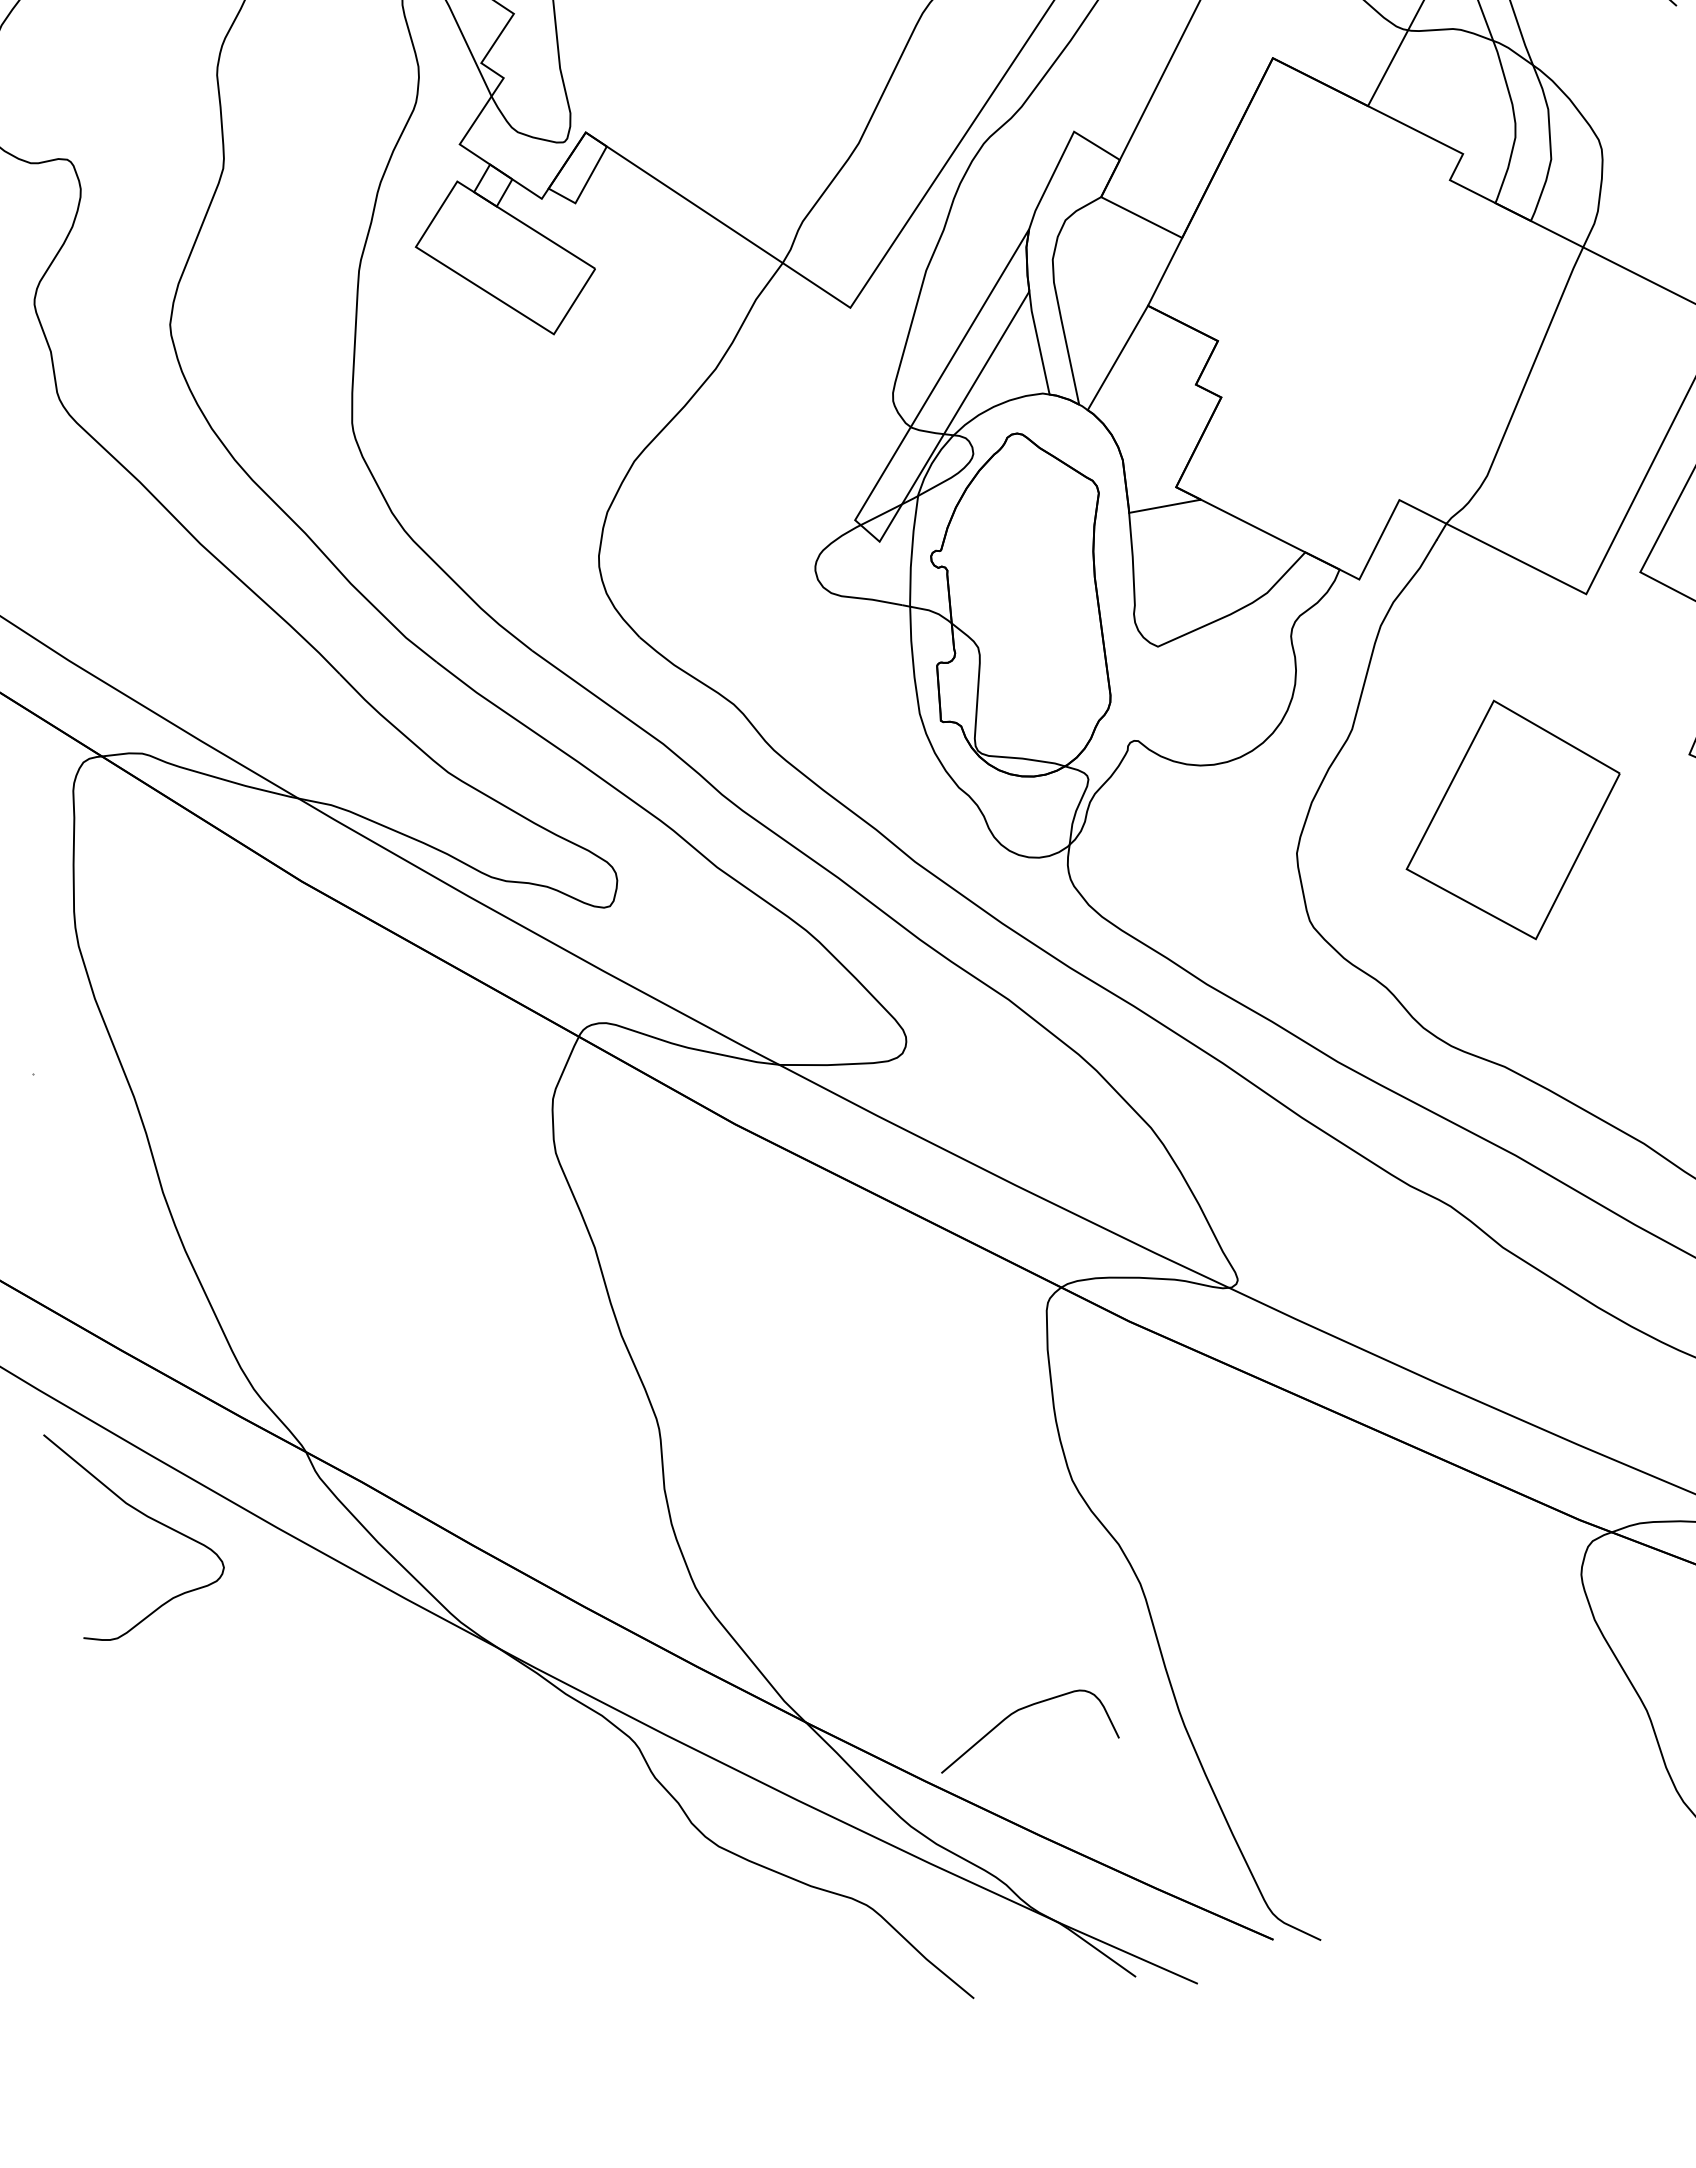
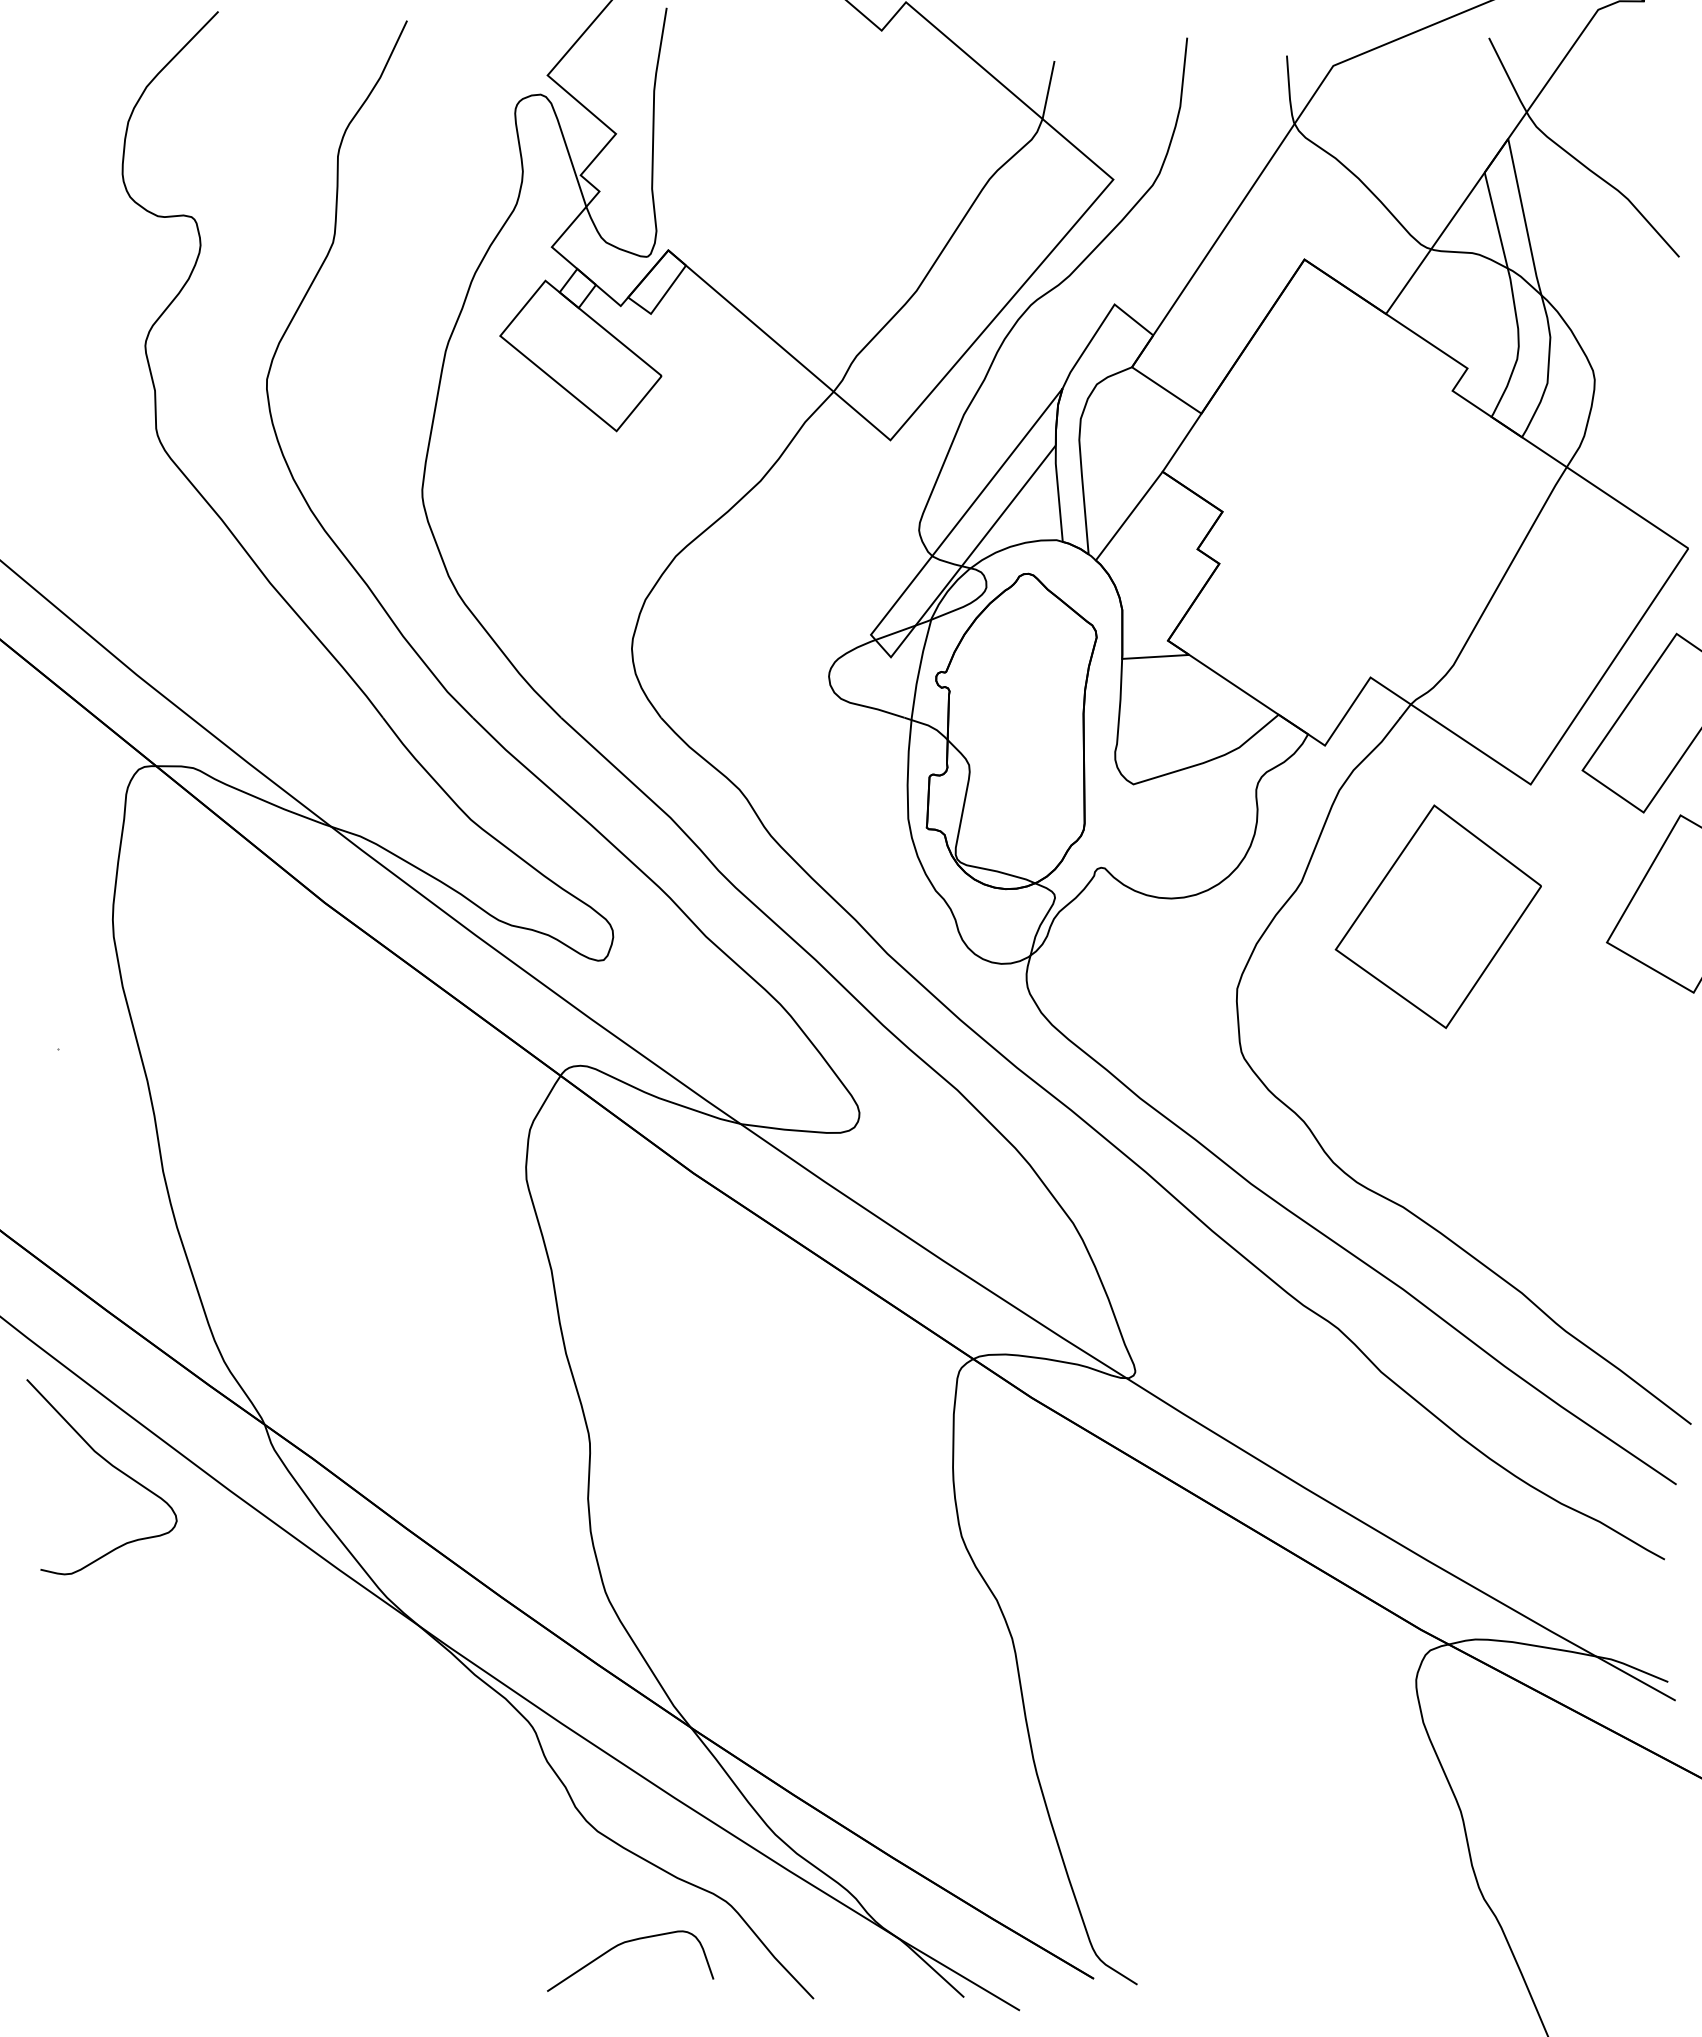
part: (1511, 820) -> (1437, 916), moved
curve: (1016, 1712) -> (622, 1944), moved

